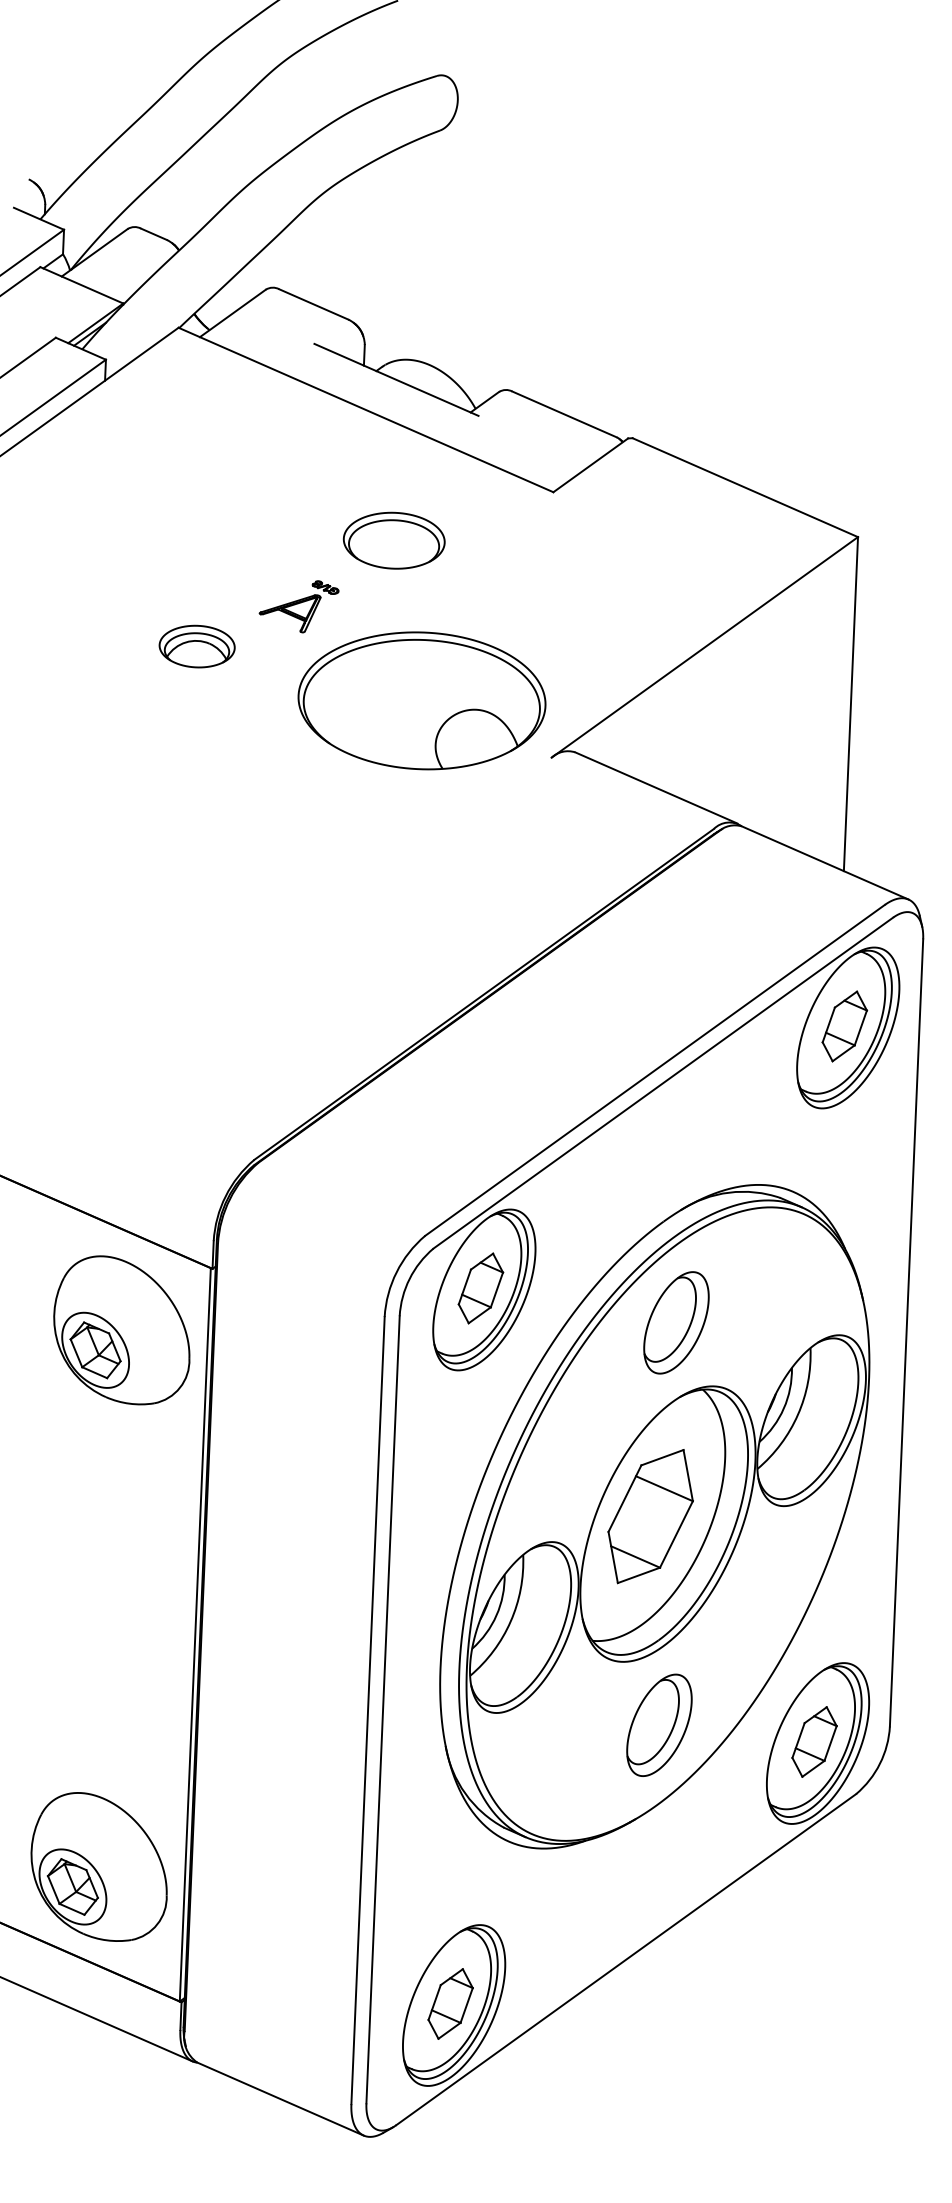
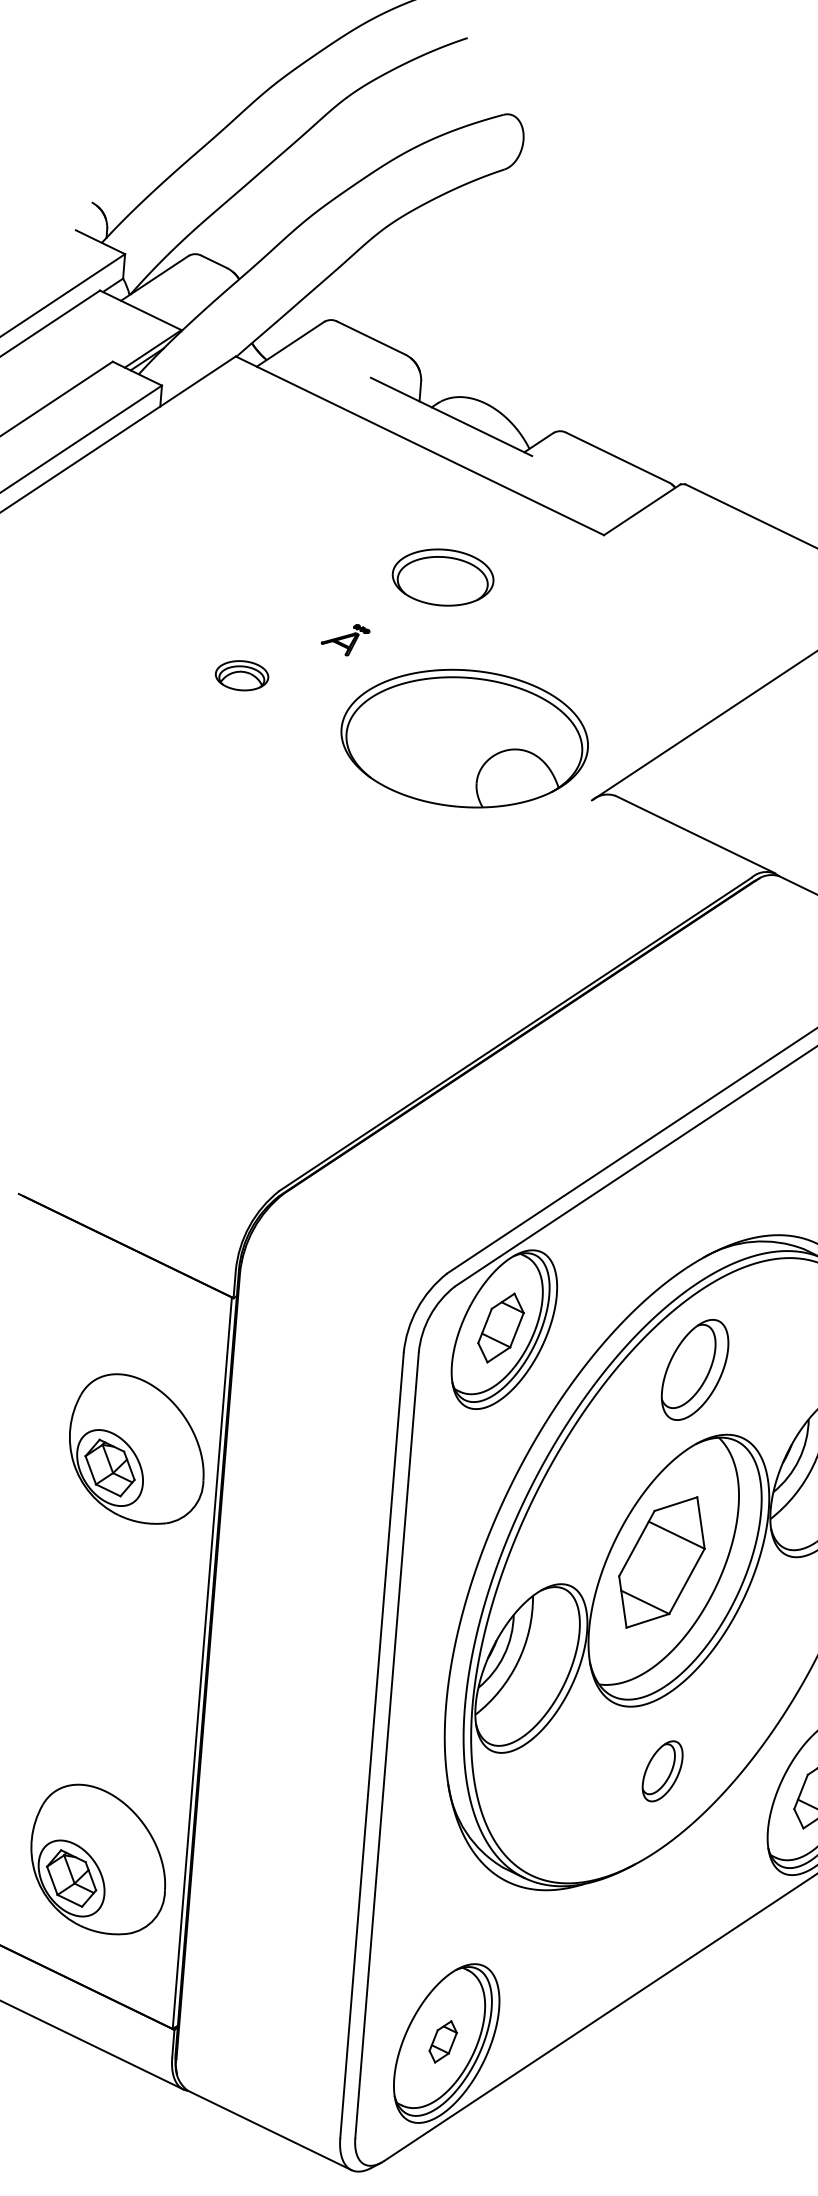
part: (298, 606) -> (344, 639), size x0.6
part: (196, 646) -> (241, 675), size x0.7
part: (121, 1330) -> (136, 1449), moved
part: (659, 1724) -> (662, 1770), size x0.6
part: (98, 1866) -> (97, 1859), moved
part: (450, 2003) -> (443, 2041), size x0.6

